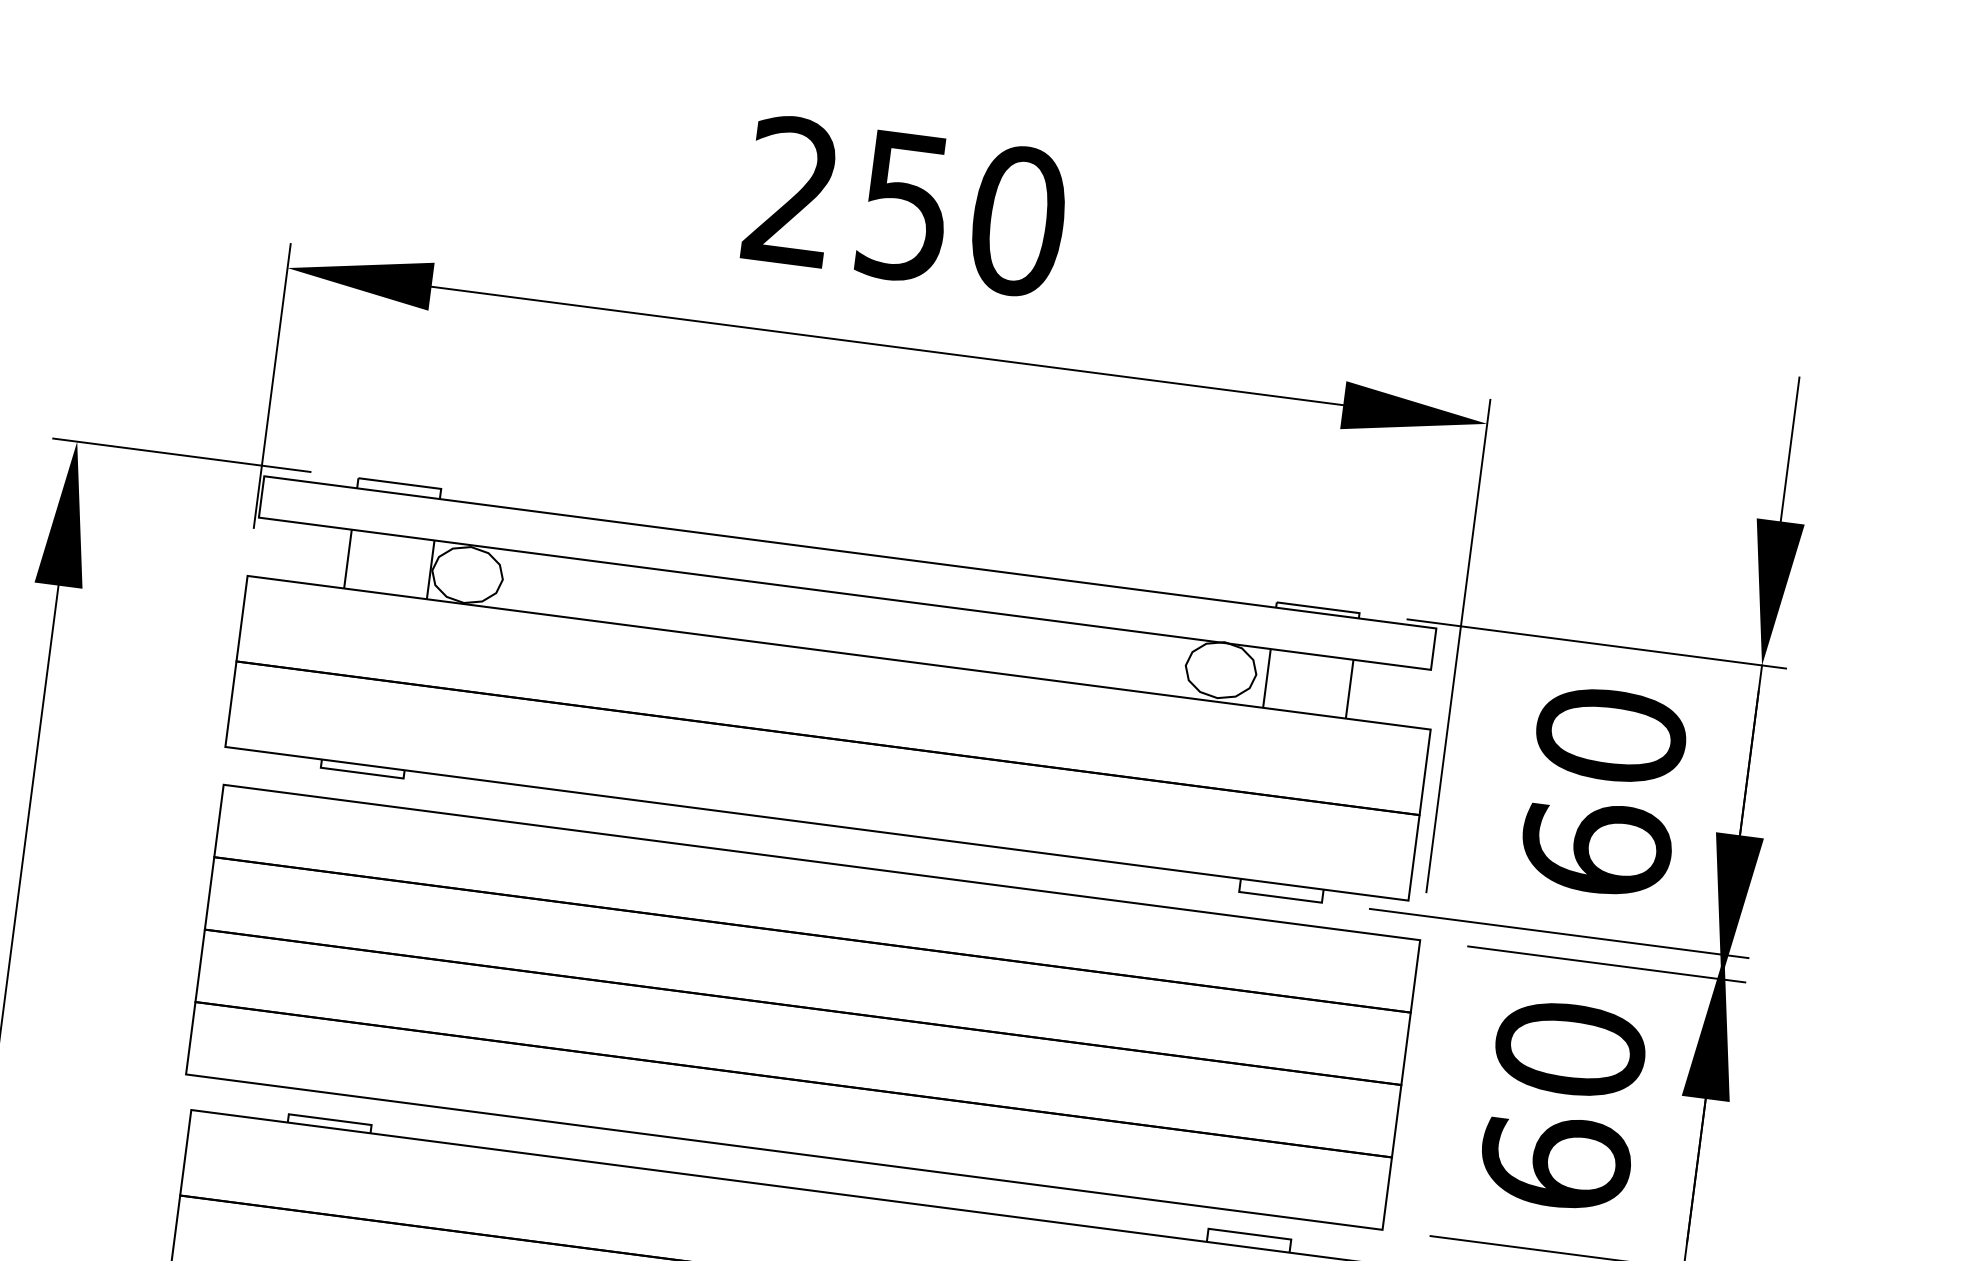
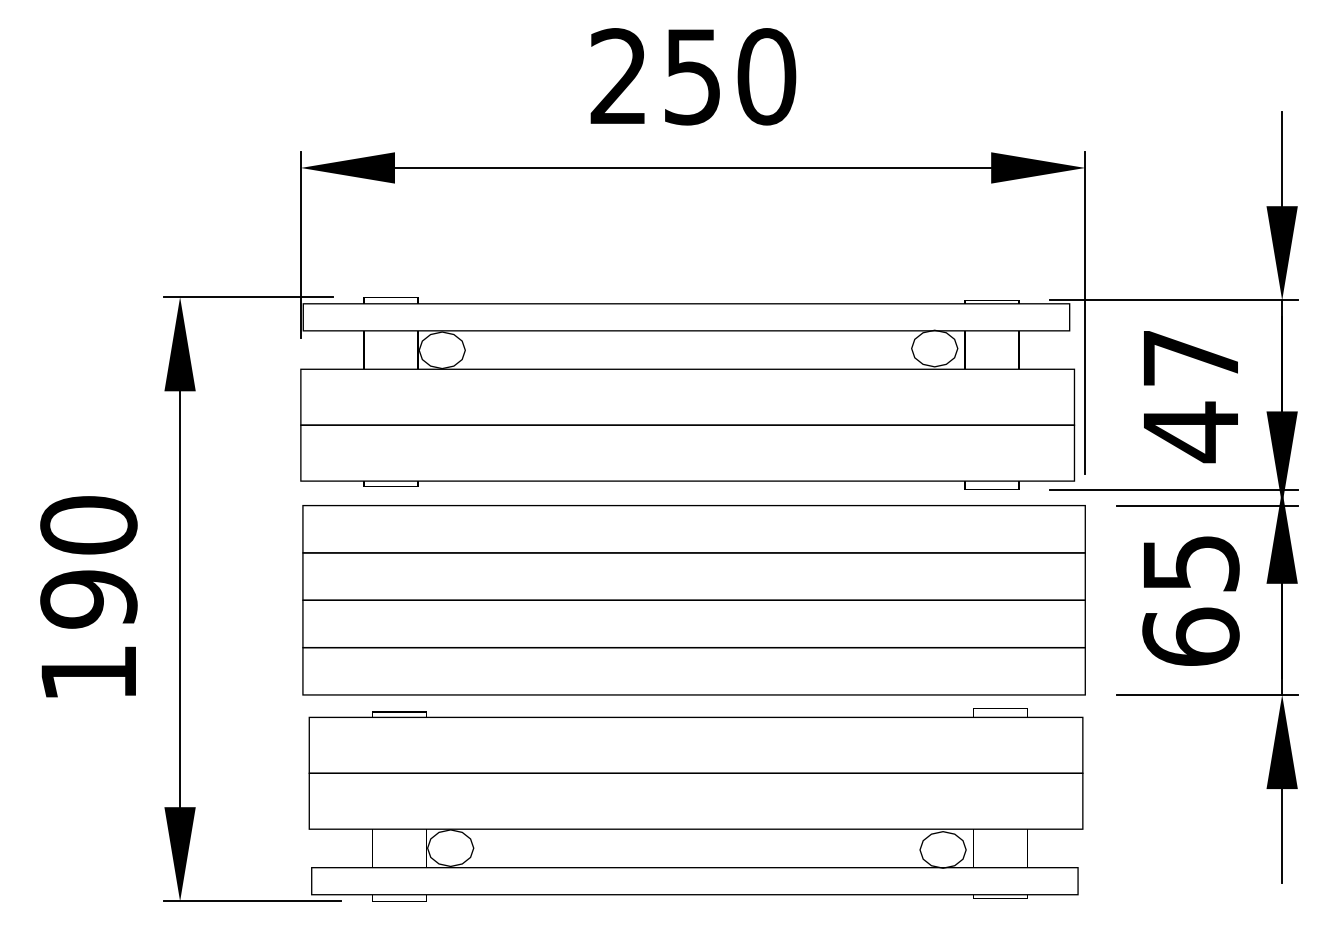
text: (1602, 792) -> (1190, 395), 60 -> 47
text: (1569, 1049) -> (1190, 563), 60 -> 65

